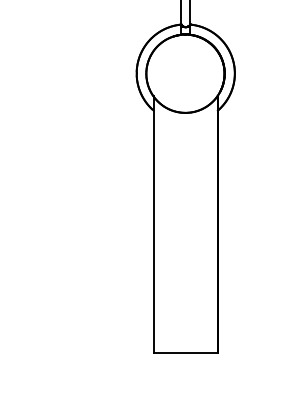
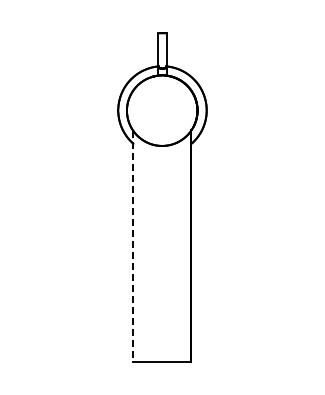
line: (153, 224) -> (133, 246), solid -> dashed

